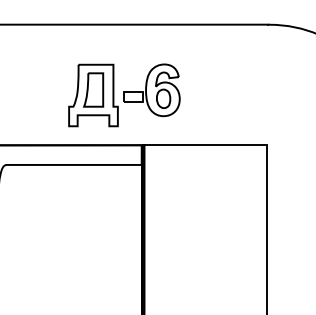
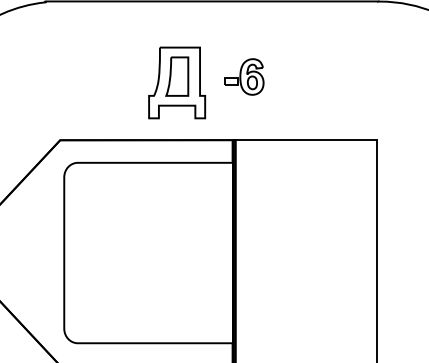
part: (152, 89) -> (244, 76), size x0.6

